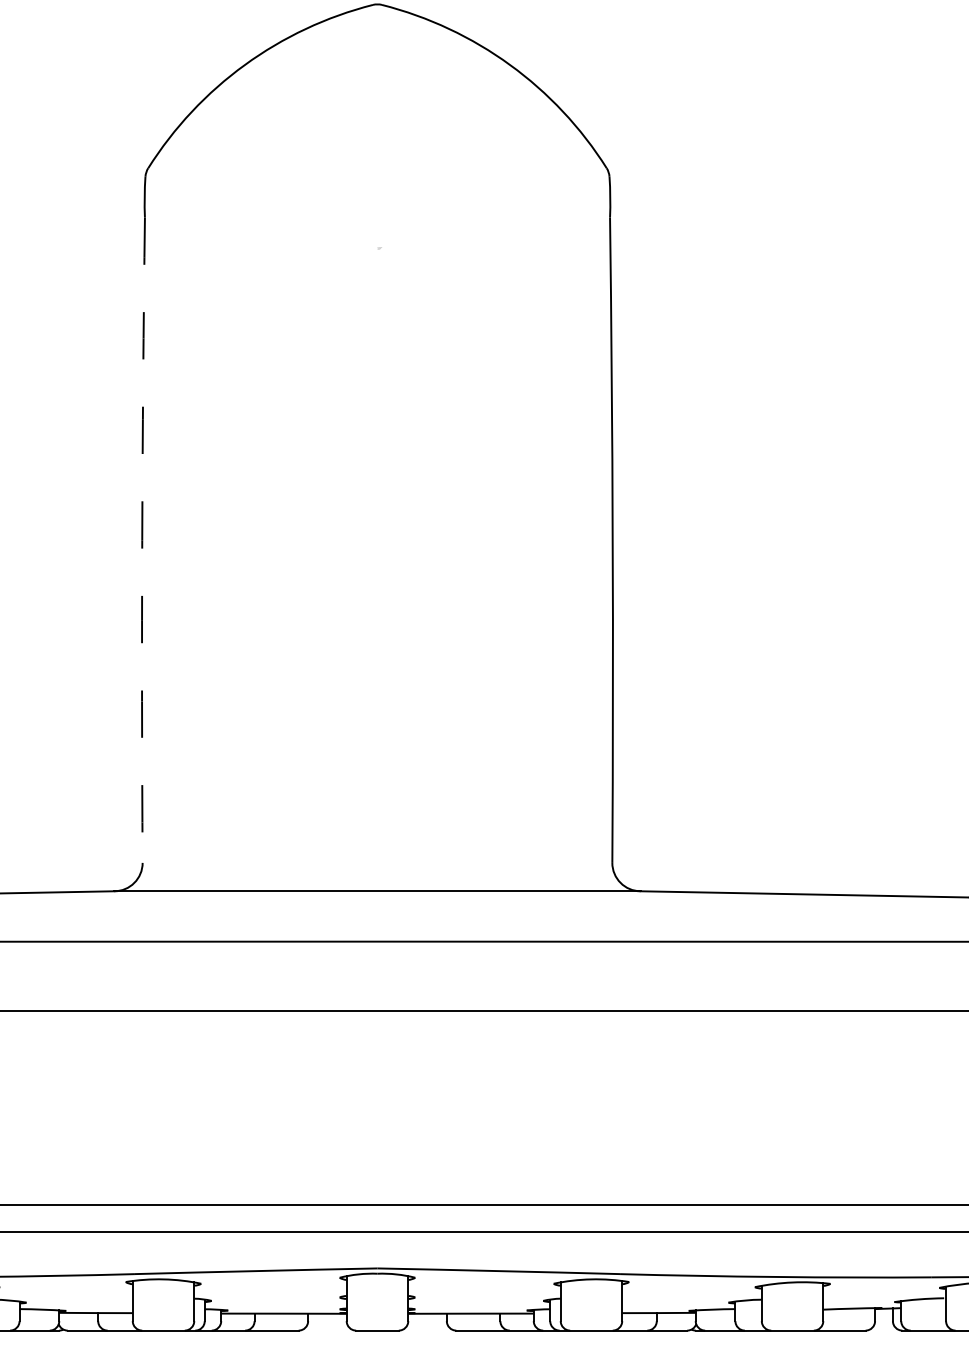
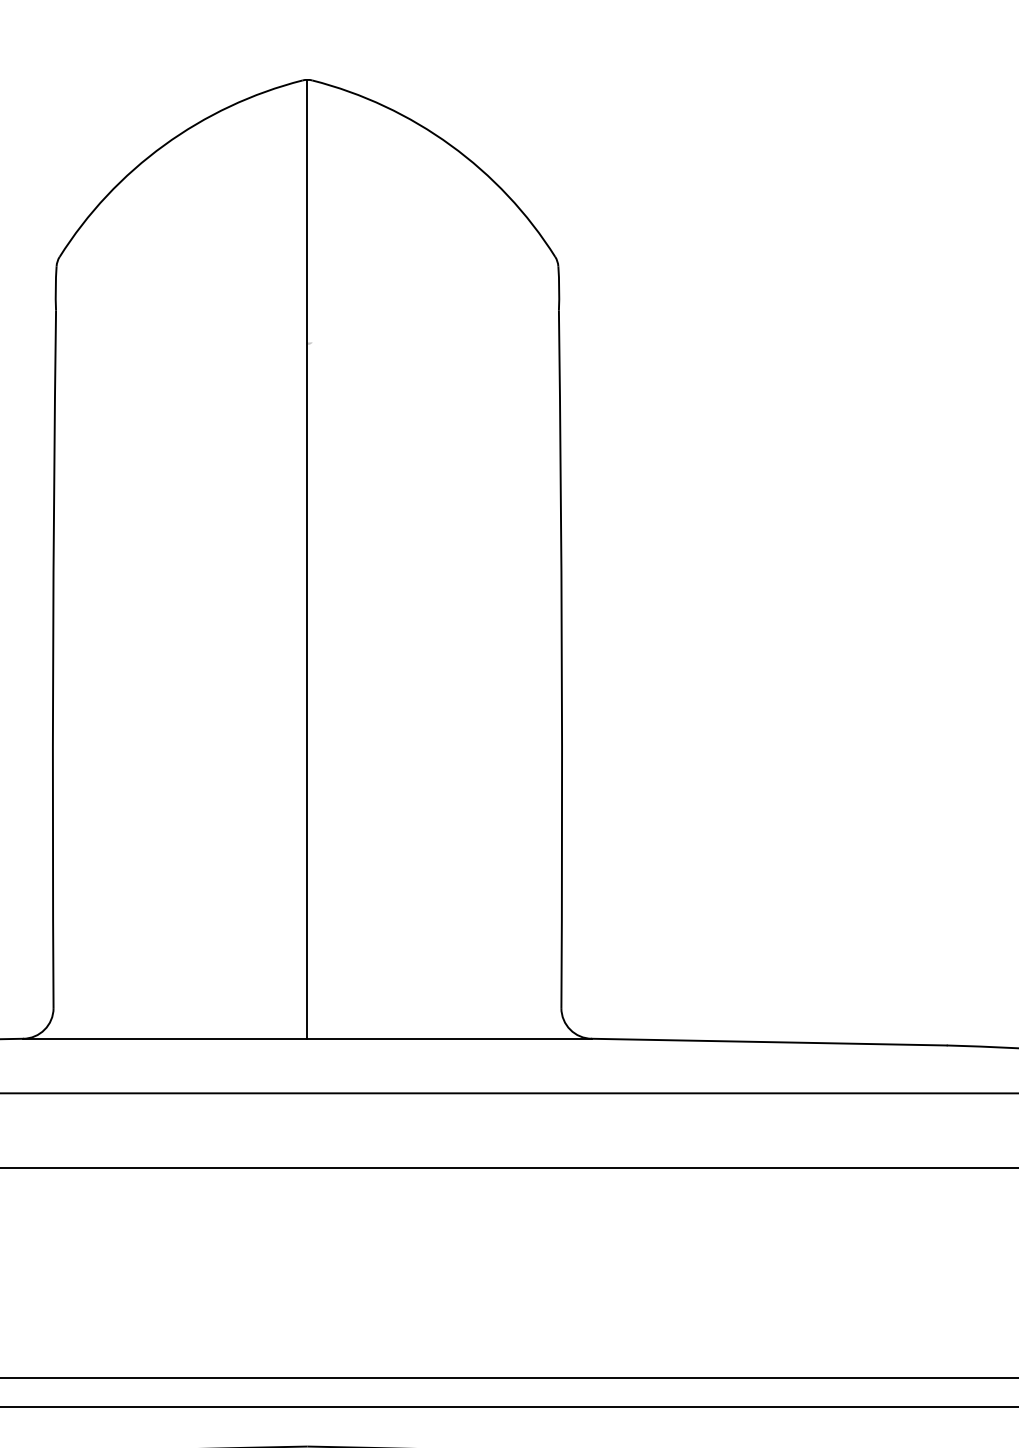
line: (377, 447) -> (307, 558), added
arc: (142, 540) -> (53, 659), dashed -> solid

